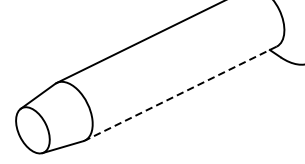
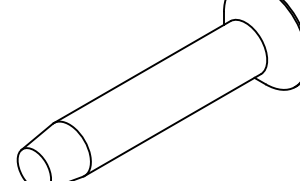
line: (180, 93) -> (172, 125), dashed -> solid

